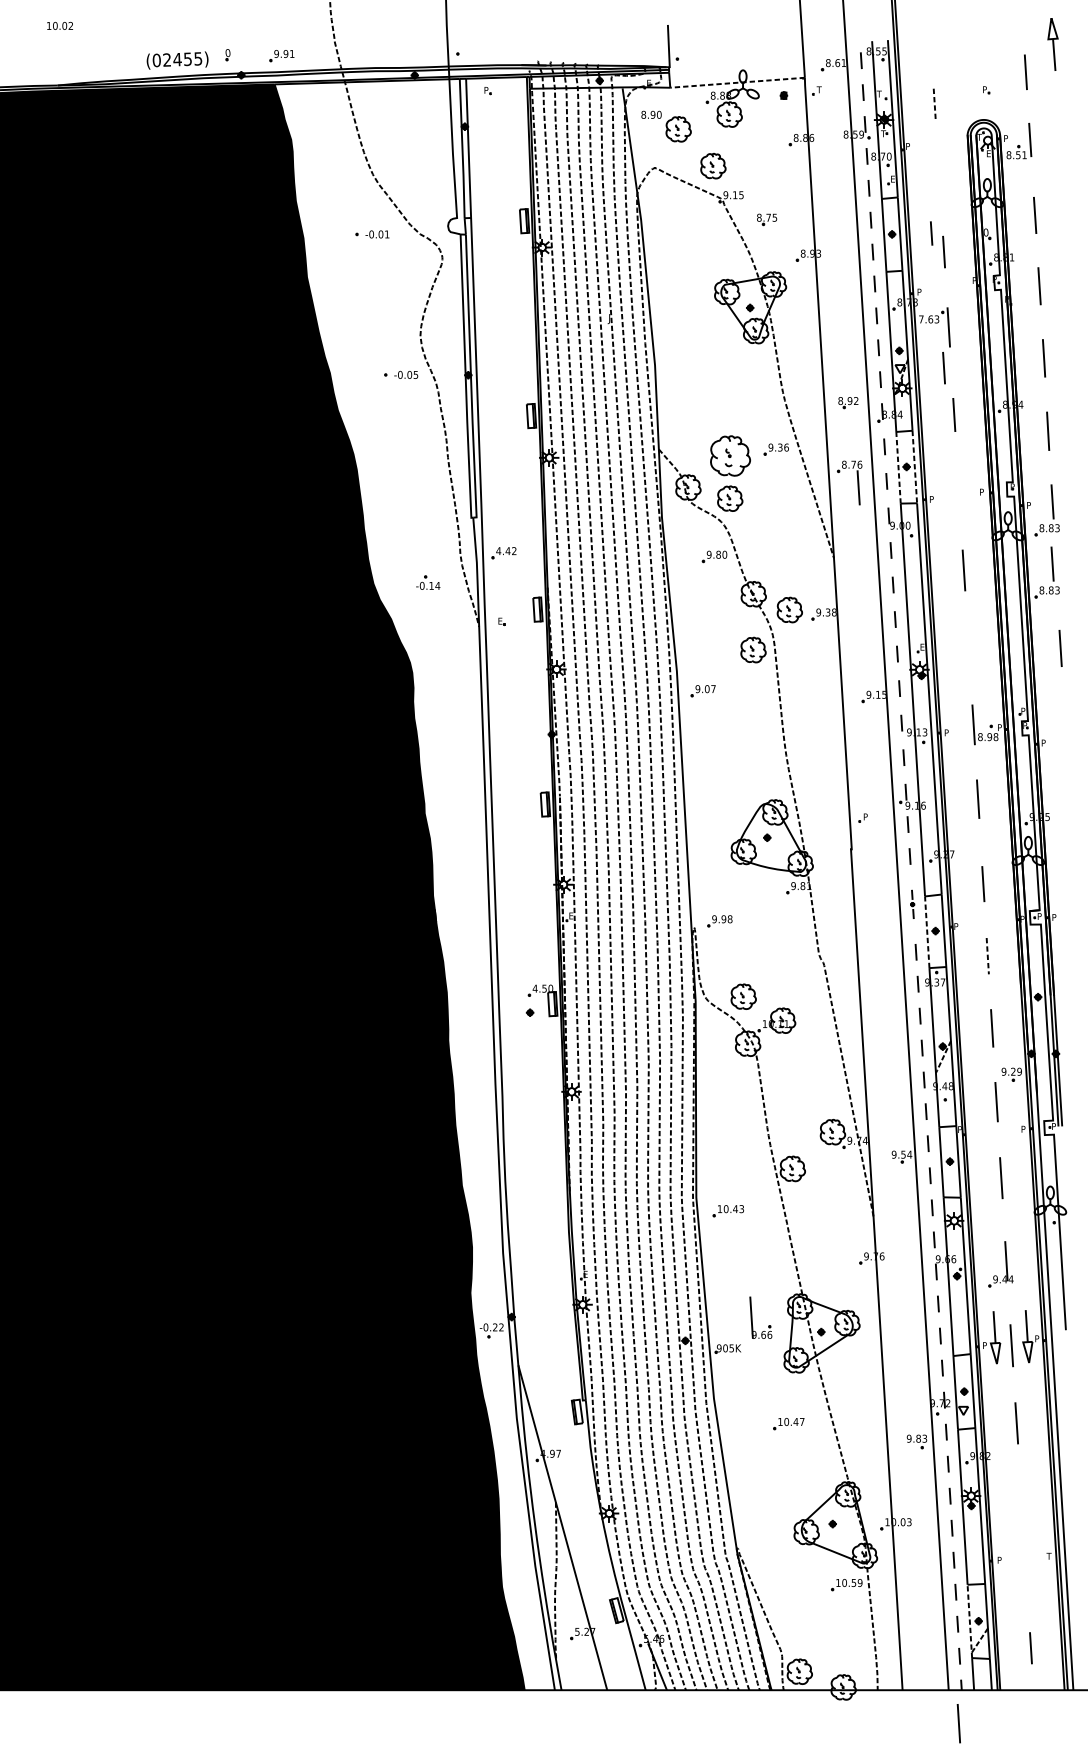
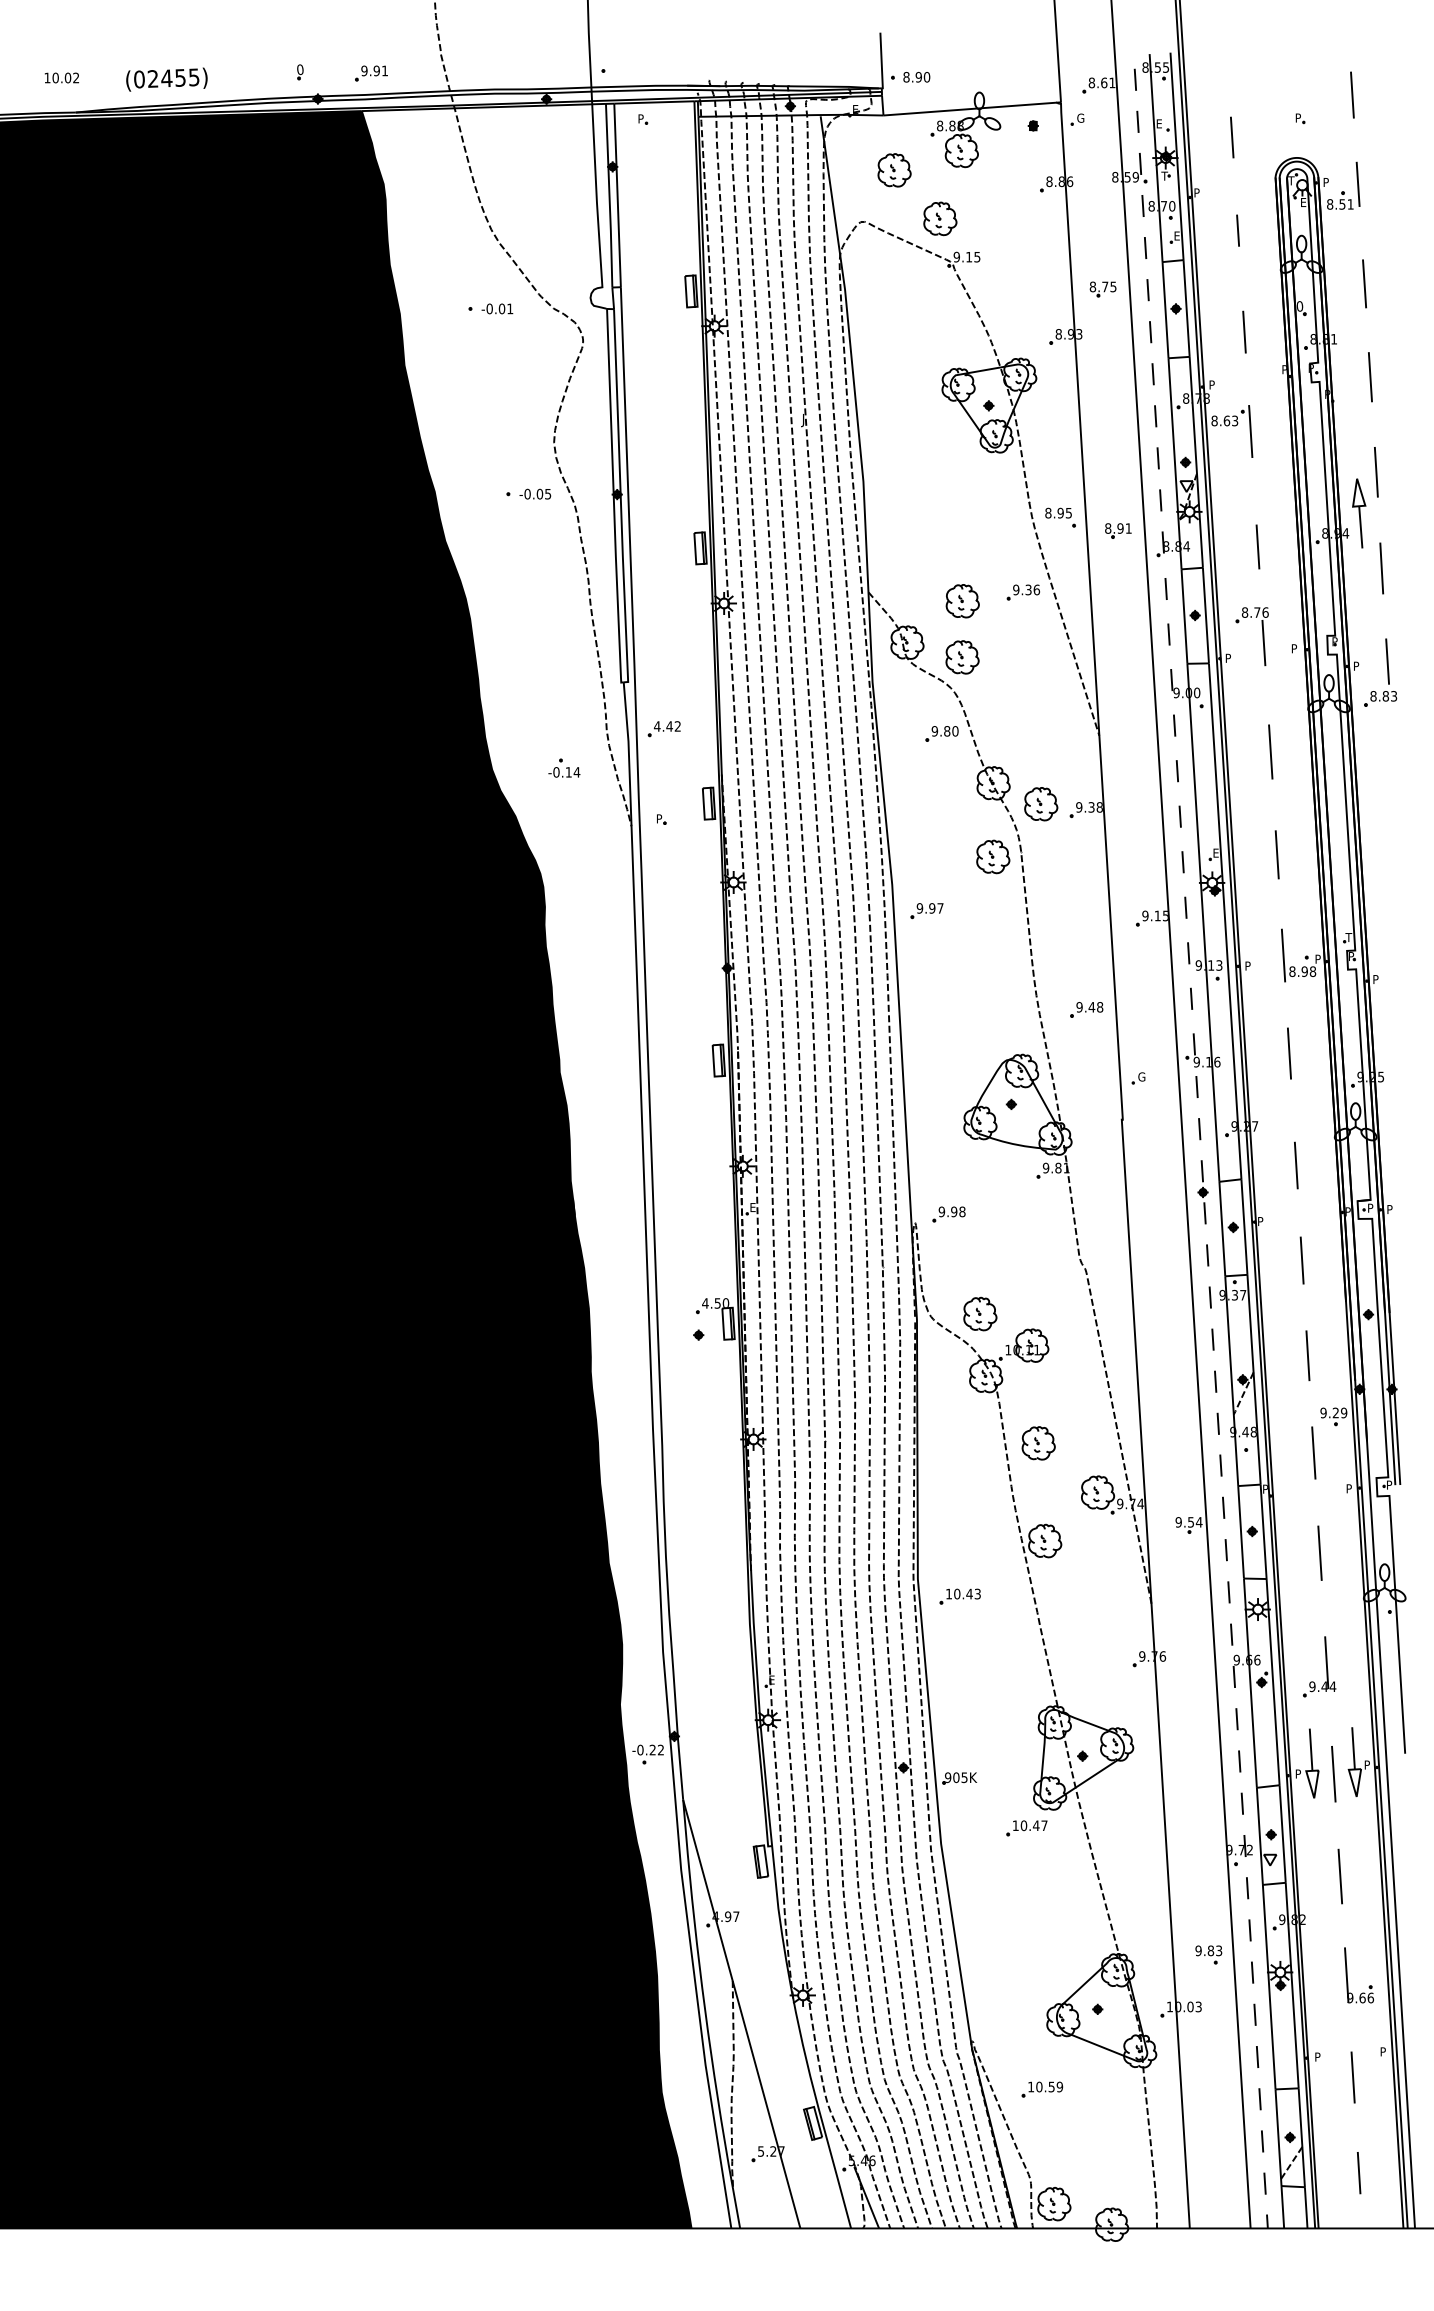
text: (59, 25) -> (61, 77), moved
part: (1053, 44) -> (1359, 513), moved
text: (177, 60) -> (166, 79), moved
line: (737, 82) -> (972, 108), dashed -> solid
text: (819, 89) -> (1080, 117), T -> G
text: (878, 93) -> (1158, 123), T -> E
line: (934, 104) -> (1232, 137), dashed -> solid
text: (651, 115) -> (916, 77), moved
part: (766, 219) -> (1102, 289), moved
line: (931, 233) -> (1237, 230), moved
text: (921, 319) -> (1214, 420), 7.63 -> 8.63
line: (944, 367) -> (1244, 484), removed
part: (804, 392) -> (1060, 517), added
text: (856, 400) -> (1128, 528), 8.92 -> 8.91
part: (730, 456) -> (962, 601), size x0.62
line: (914, 466) -> (1205, 615), dashed -> solid
line: (898, 467) -> (1184, 616), dashed -> solid
part: (857, 482) -> (1262, 636), moved
part: (1052, 572) -> (1387, 754), removed
text: (501, 620) -> (660, 818), E -> P
line: (1060, 648) -> (1276, 854), moved
text: (707, 689) -> (932, 908), 9.07 -> 9.97
text: (1022, 711) -> (1348, 937), P -> T
part: (824, 765) -> (1086, 1009), added
text: (865, 816) -> (1141, 1076), P -> G
part: (912, 904) -> (1202, 1192), size x1.67
line: (927, 931) -> (1222, 1228), dashed -> solid
line: (988, 956) -> (1302, 1260), dashed -> solid
part: (787, 1094) -> (1038, 1443), added
part: (752, 1317) -> (1347, 1975), moved
part: (788, 1424) -> (1026, 1828), moved
part: (916, 1441) -> (1208, 1954), moved
text: (1048, 1556) -> (1382, 2051), T -> P
part: (846, 1584) -> (1042, 2089), moved
line: (969, 1621) -> (1278, 2137), dashed -> solid
line: (958, 1723) -> (1352, 2077), moved

